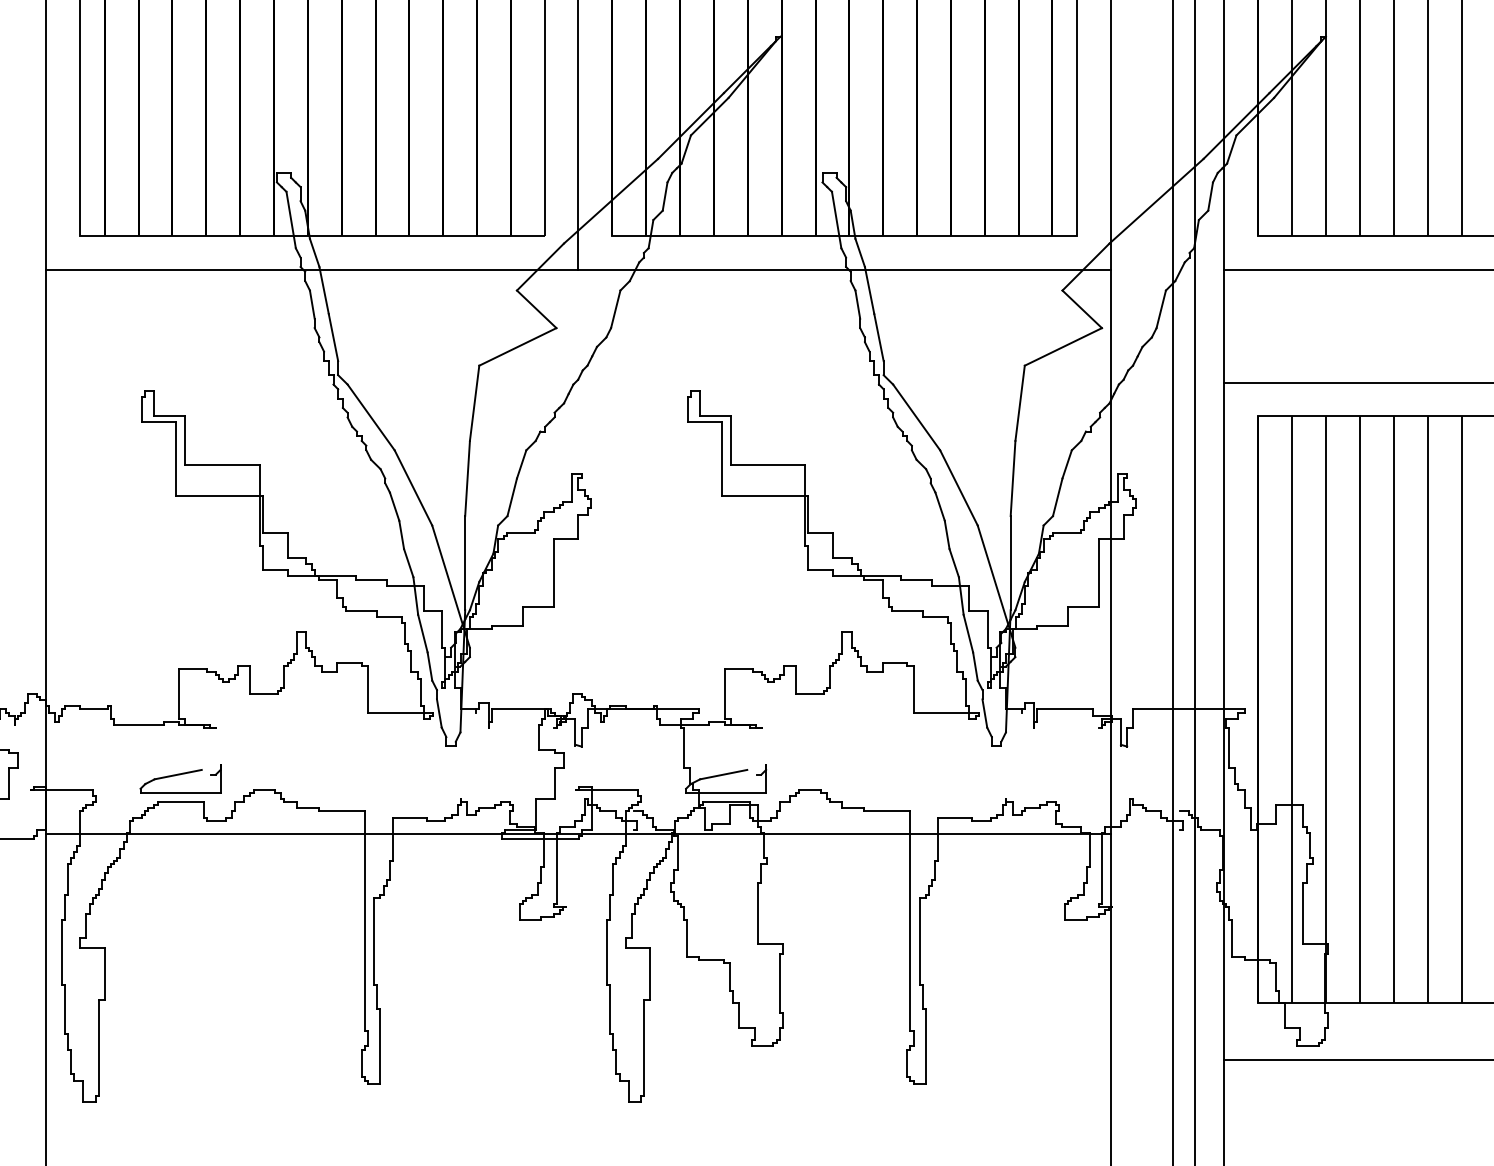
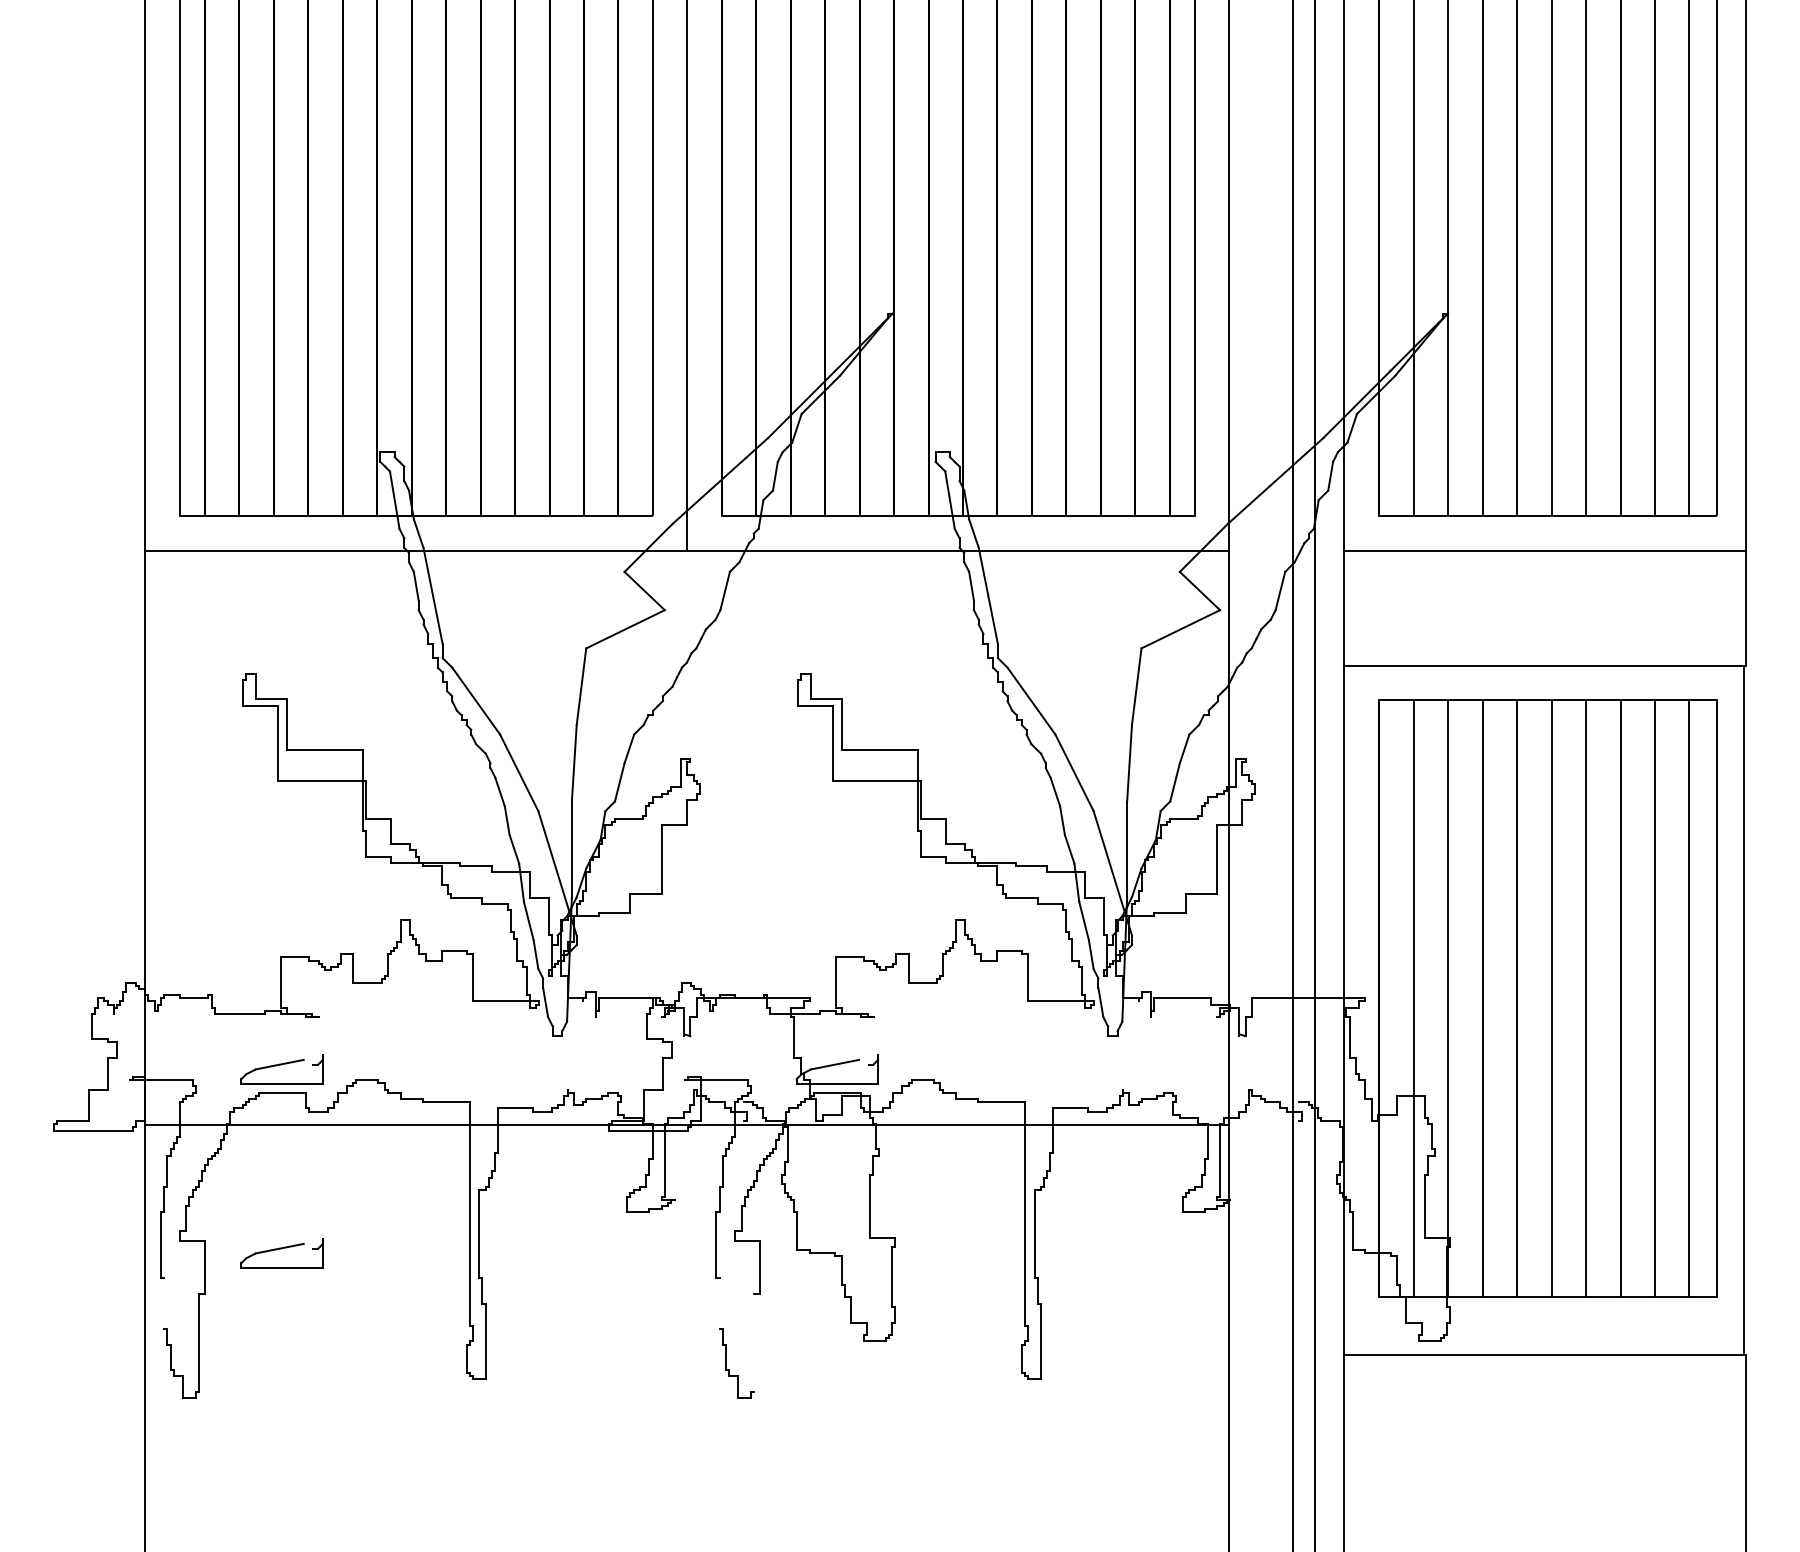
part: (179, 960) -> (281, 1253), added
line: (64, 1009) -> (164, 1303), removed
line: (610, 1009) -> (719, 1303), removed
line: (644, 1047) -> (754, 1342), removed

